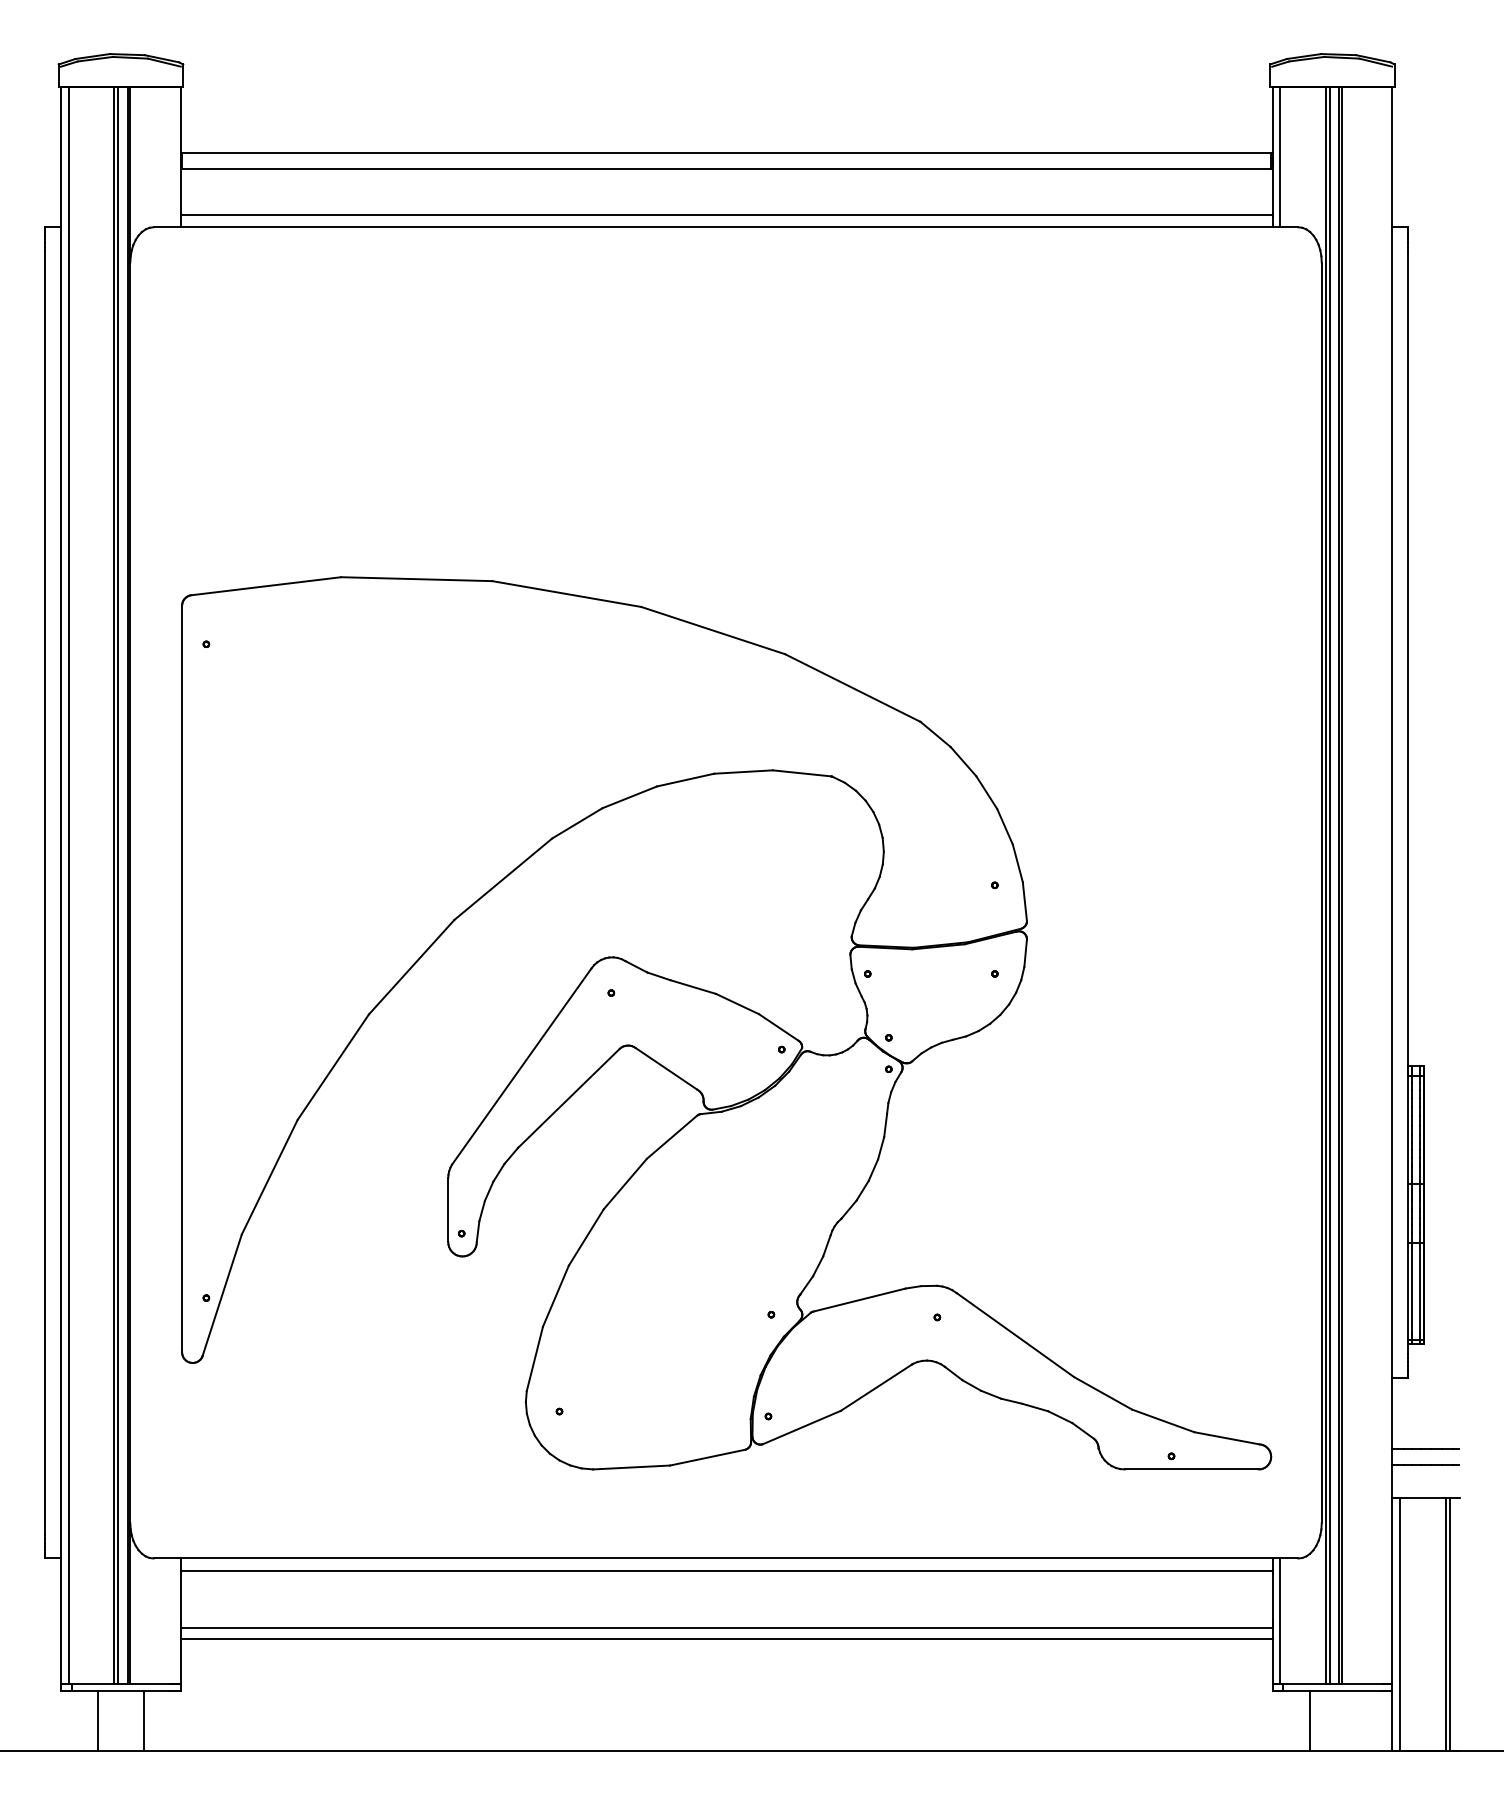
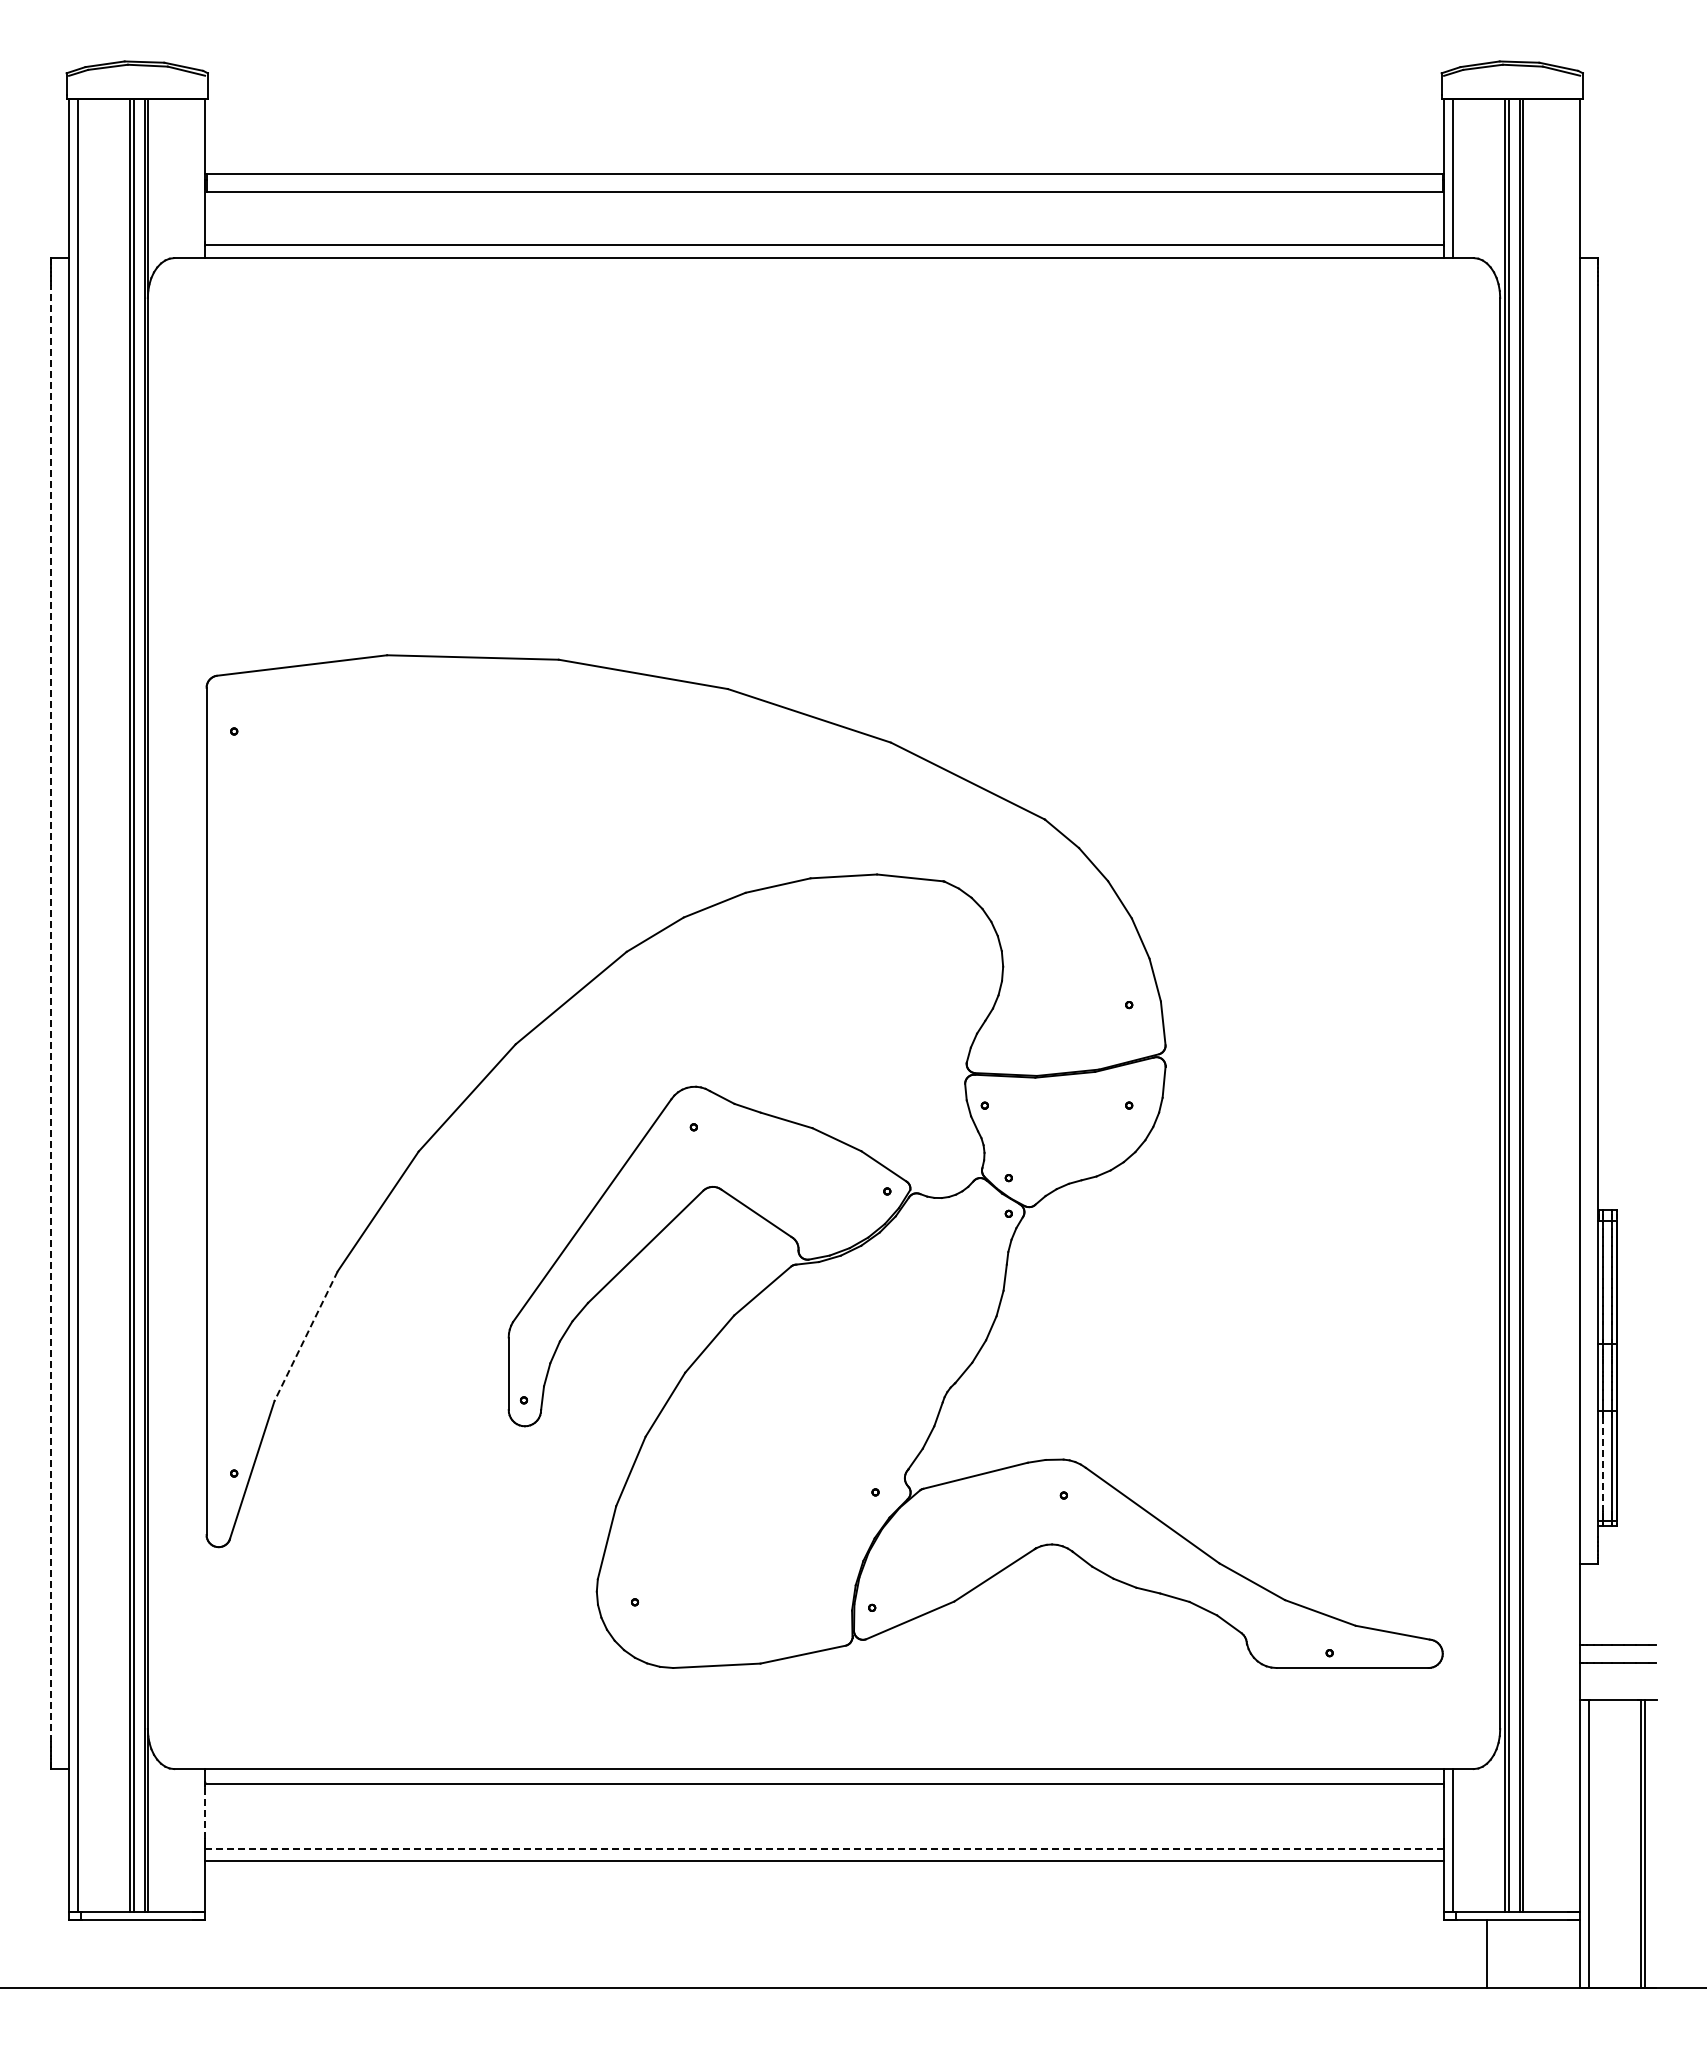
line: (45, 892) -> (51, 1013), solid -> dashed
line: (269, 1177) -> (305, 1336), solid -> dashed
line: (1411, 1291) -> (1602, 1465), solid -> dashed
line: (181, 1596) -> (205, 1812), solid -> dashed
line: (726, 1628) -> (824, 1848), solid -> dashed
line: (98, 1720) -> (111, 1953), removed
line: (143, 1720) -> (162, 1953), removed

